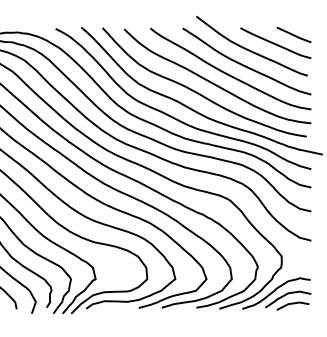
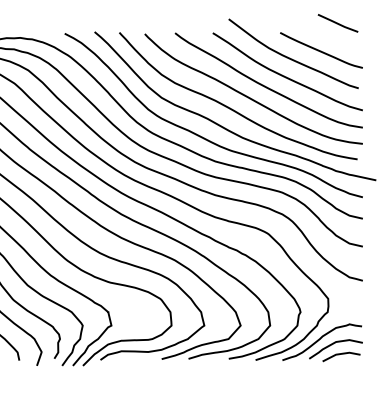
line: (293, 34) -> (337, 22), moved

